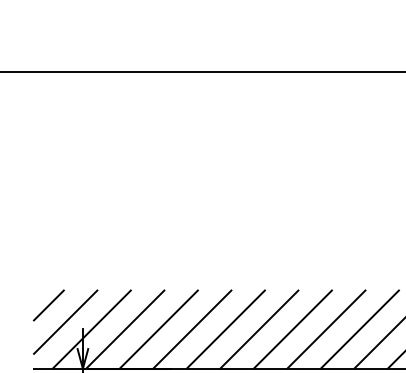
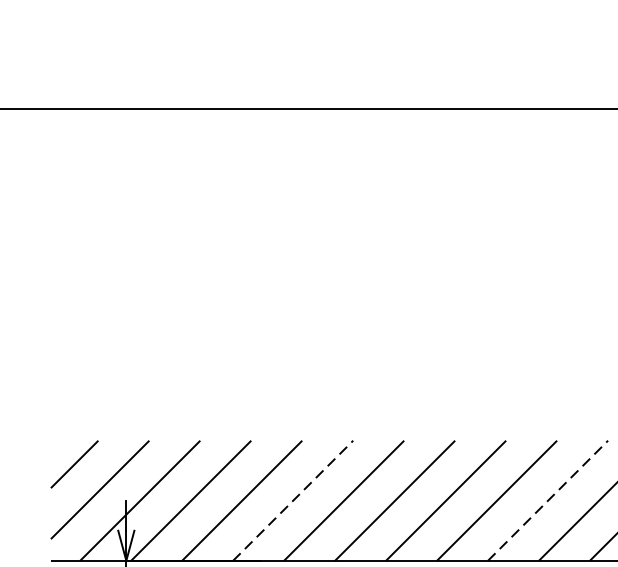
line: (192, 329) -> (293, 501), solid -> dashed
line: (360, 329) -> (548, 501), solid -> dashed

